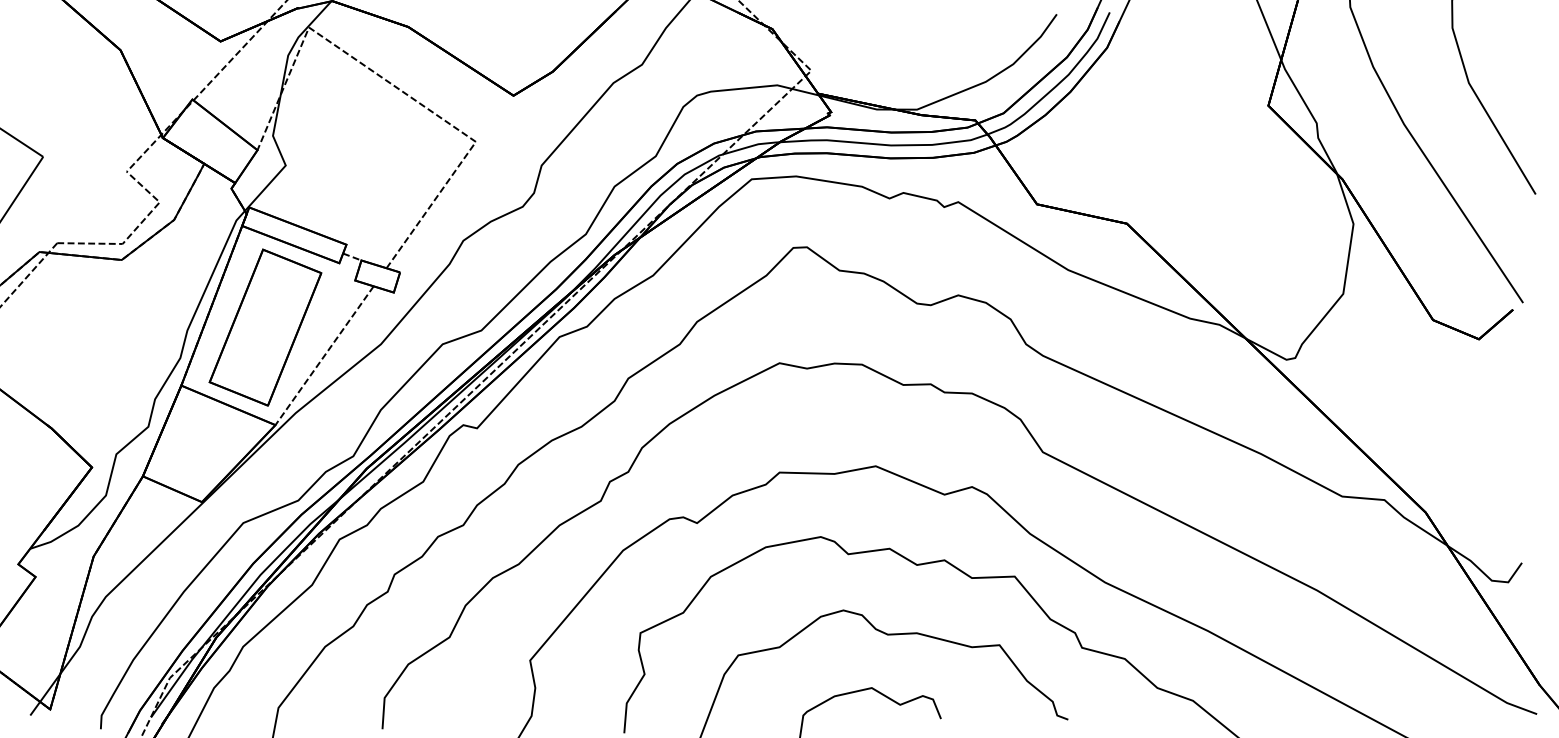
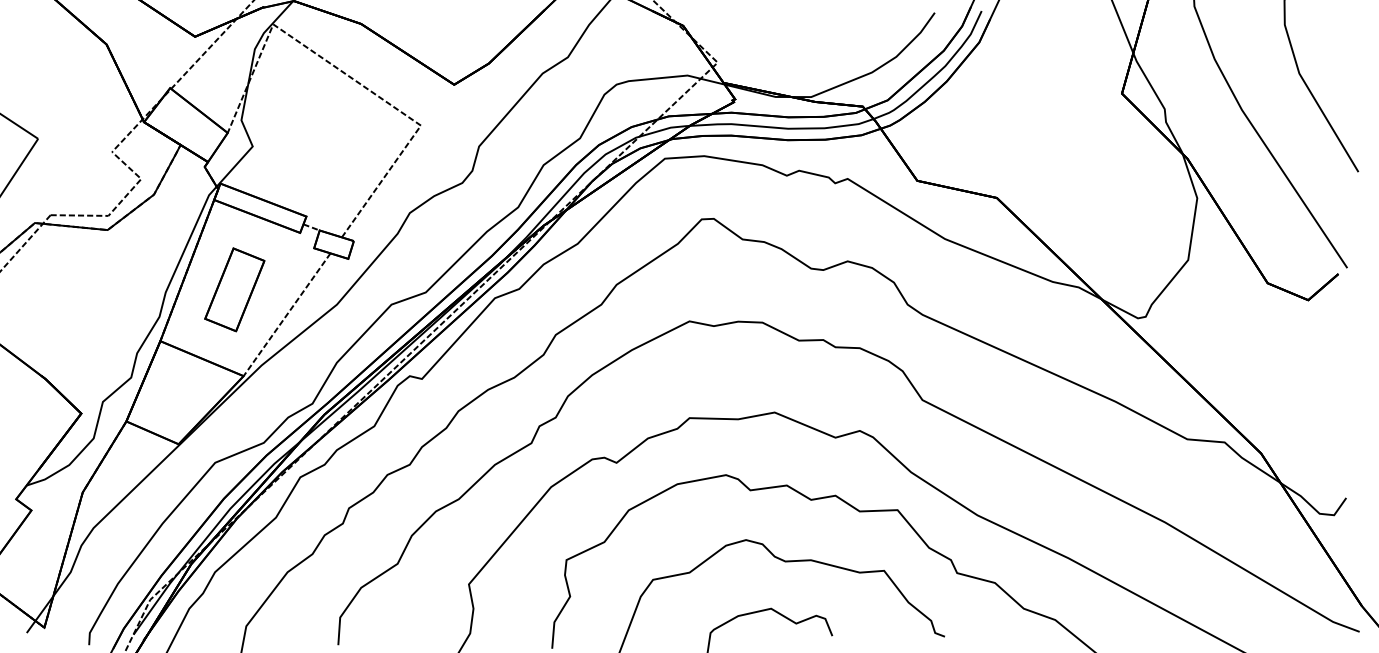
part: (265, 327) -> (234, 289), size x0.6

